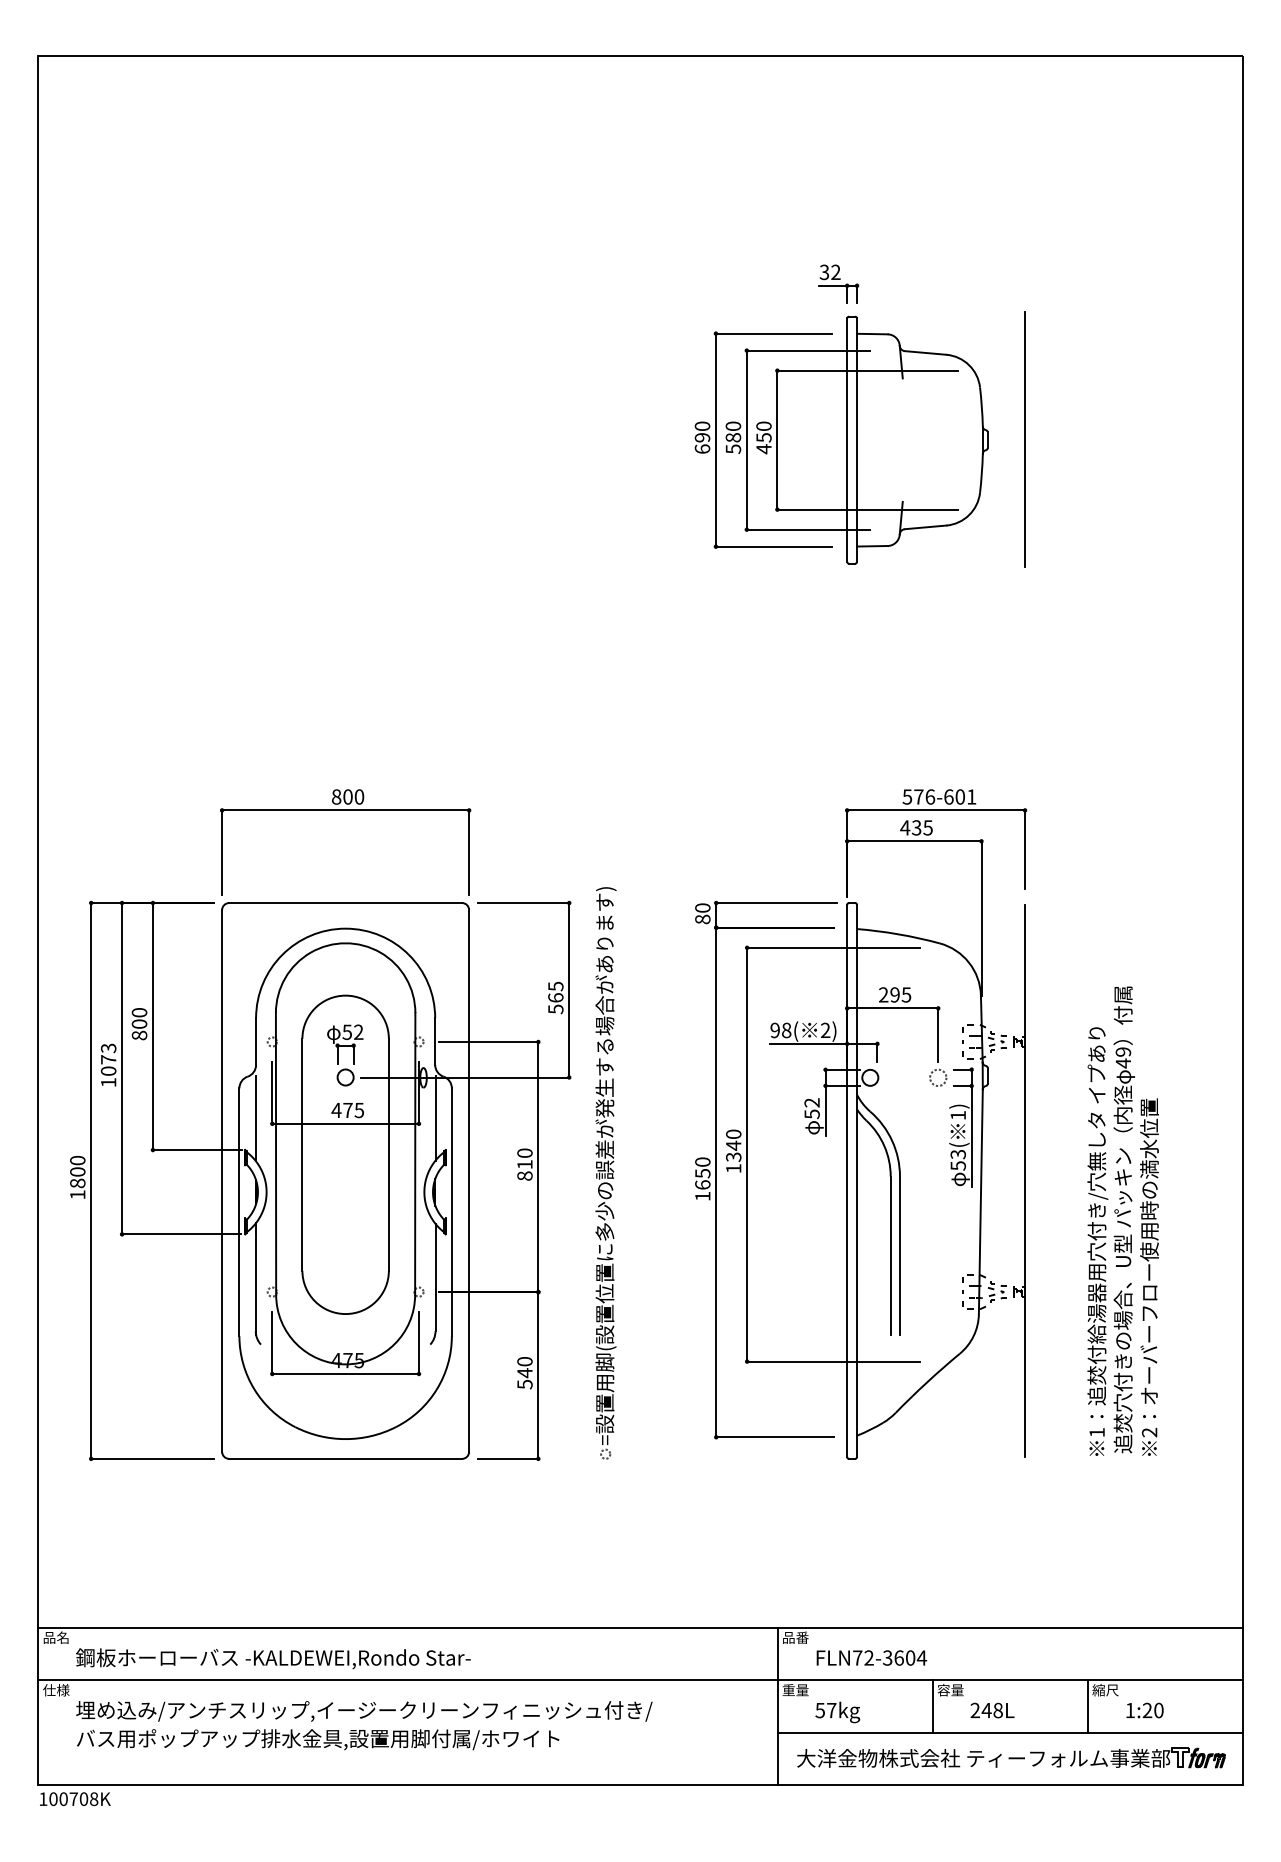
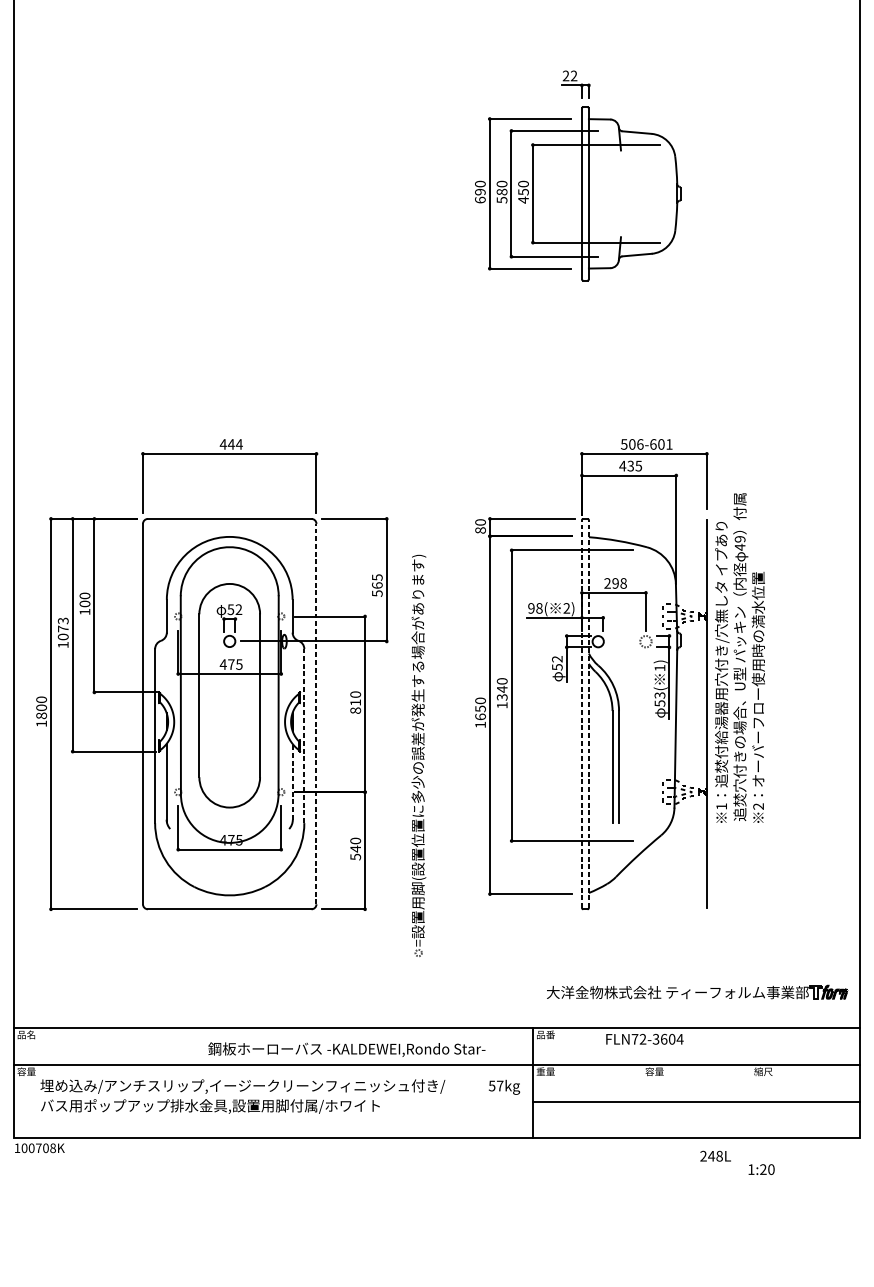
text: (824, 272) -> (566, 76), 32 -> 22
line: (1024, 439) -> (706, 193), removed
text: (347, 796) -> (231, 444), 800 -> 444
text: (918, 796) -> (632, 444), 576-601 -> 506-601
text: (906, 994) -> (623, 583), 295 -> 298
text: (139, 1035) -> (84, 611), 800 -> 100
line: (435, 1117) -> (292, 669), removed
line: (255, 1118) -> (166, 670), removed
part: (605, 1173) -> (418, 755), moved
line: (469, 1180) -> (316, 713), solid -> dashed
line: (847, 1180) -> (582, 713), solid -> dashed
line: (857, 1180) -> (589, 713), solid -> dashed
line: (451, 1212) -> (304, 736), solid -> dashed
text: (1122, 1220) -> (739, 657), moved
line: (435, 1277) -> (292, 781), solid -> dashed
text: (871, 1657) -> (644, 1038), moved
text: (273, 1658) -> (346, 1049), moved
text: (56, 1689) -> (26, 1071), 仕様 -> 容量
line: (932, 1706) -> (641, 1083), removed
line: (1087, 1706) -> (750, 1083), removed
text: (992, 1710) -> (715, 1156), moved
text: (1144, 1710) -> (761, 1169), moved
text: (837, 1712) -> (504, 1087), moved
part: (1011, 1757) -> (697, 991), moved

